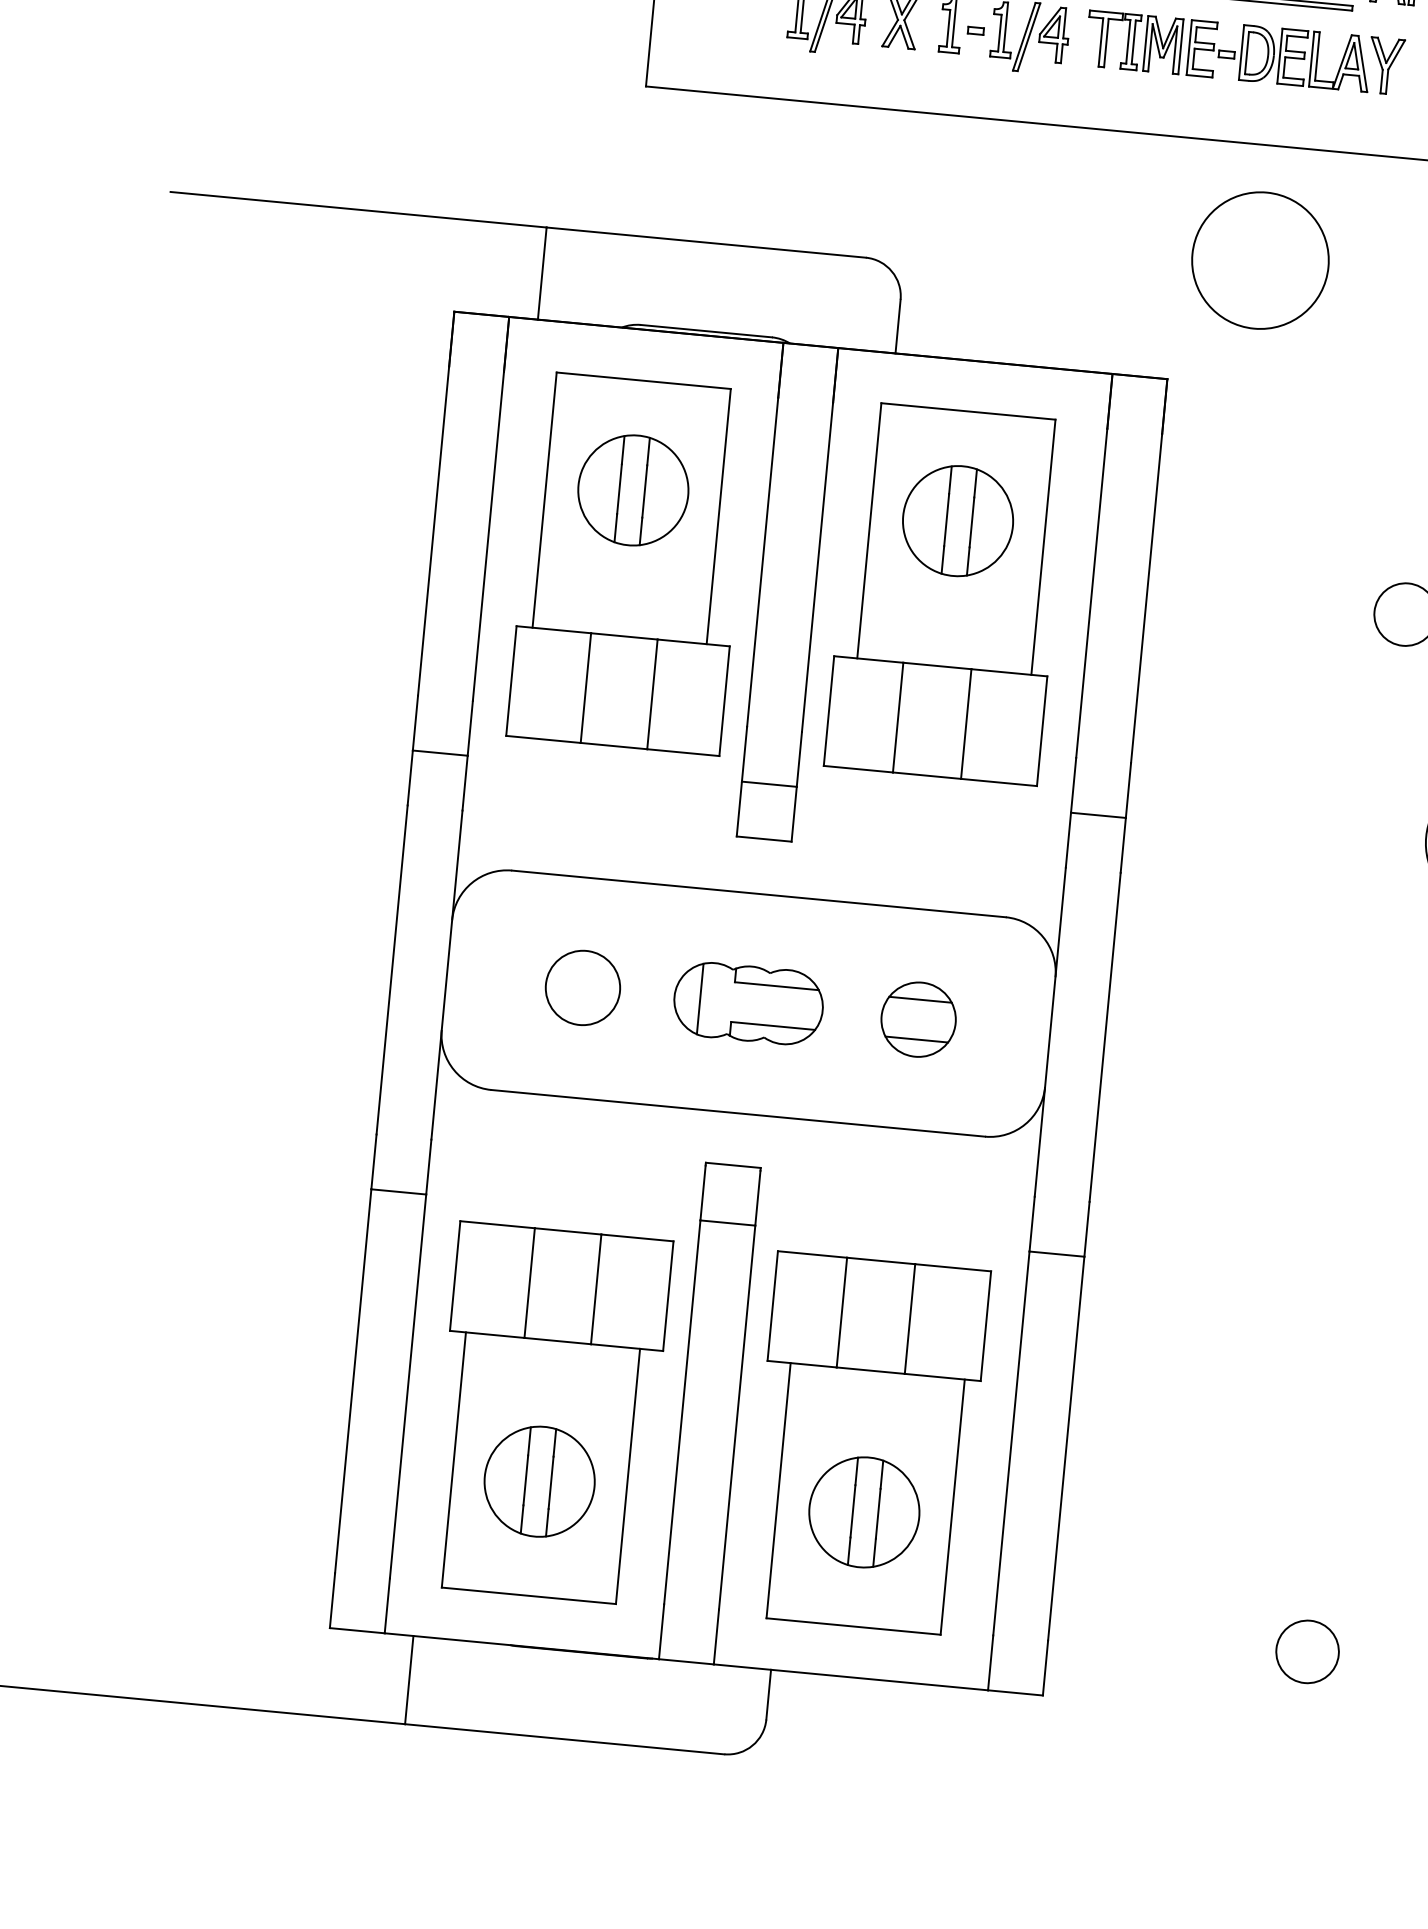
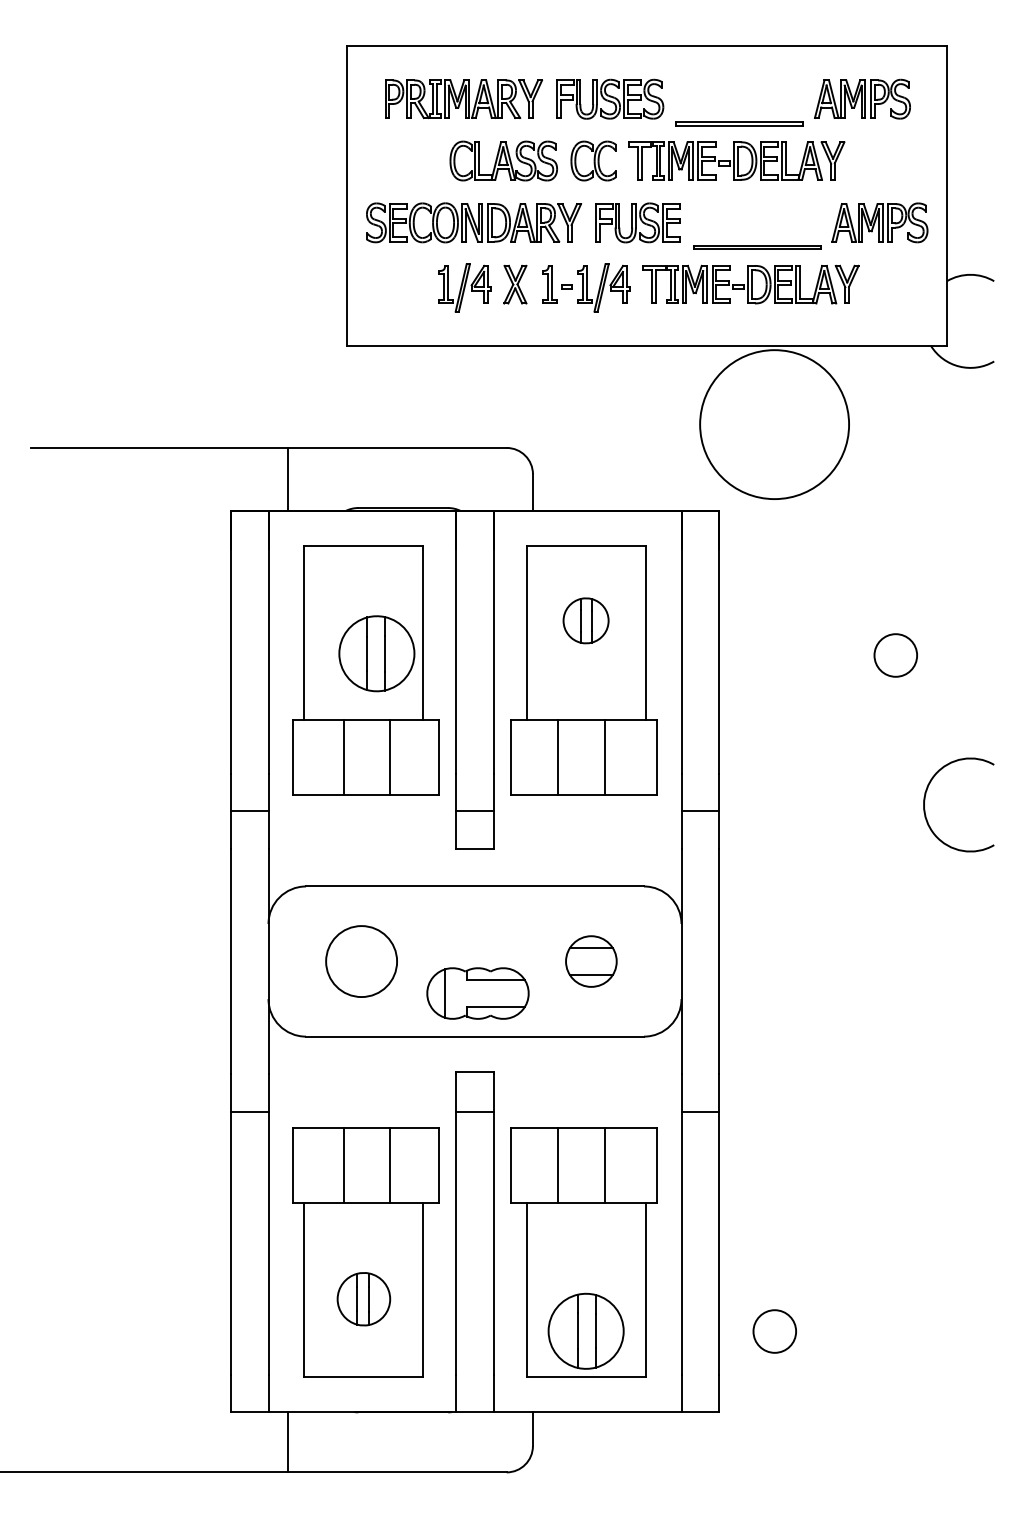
circle: (1260, 260) -> (774, 424), size x1.6
part: (632, 489) -> (376, 653), moved
part: (957, 520) -> (585, 620), size x0.6
circle: (582, 987) -> (361, 961), size x1.4
part: (747, 1003) -> (477, 993), moved
part: (539, 1480) -> (363, 1298), size x0.7
part: (863, 1511) -> (585, 1330), moved
circle: (1307, 1651) -> (774, 1331), moved

